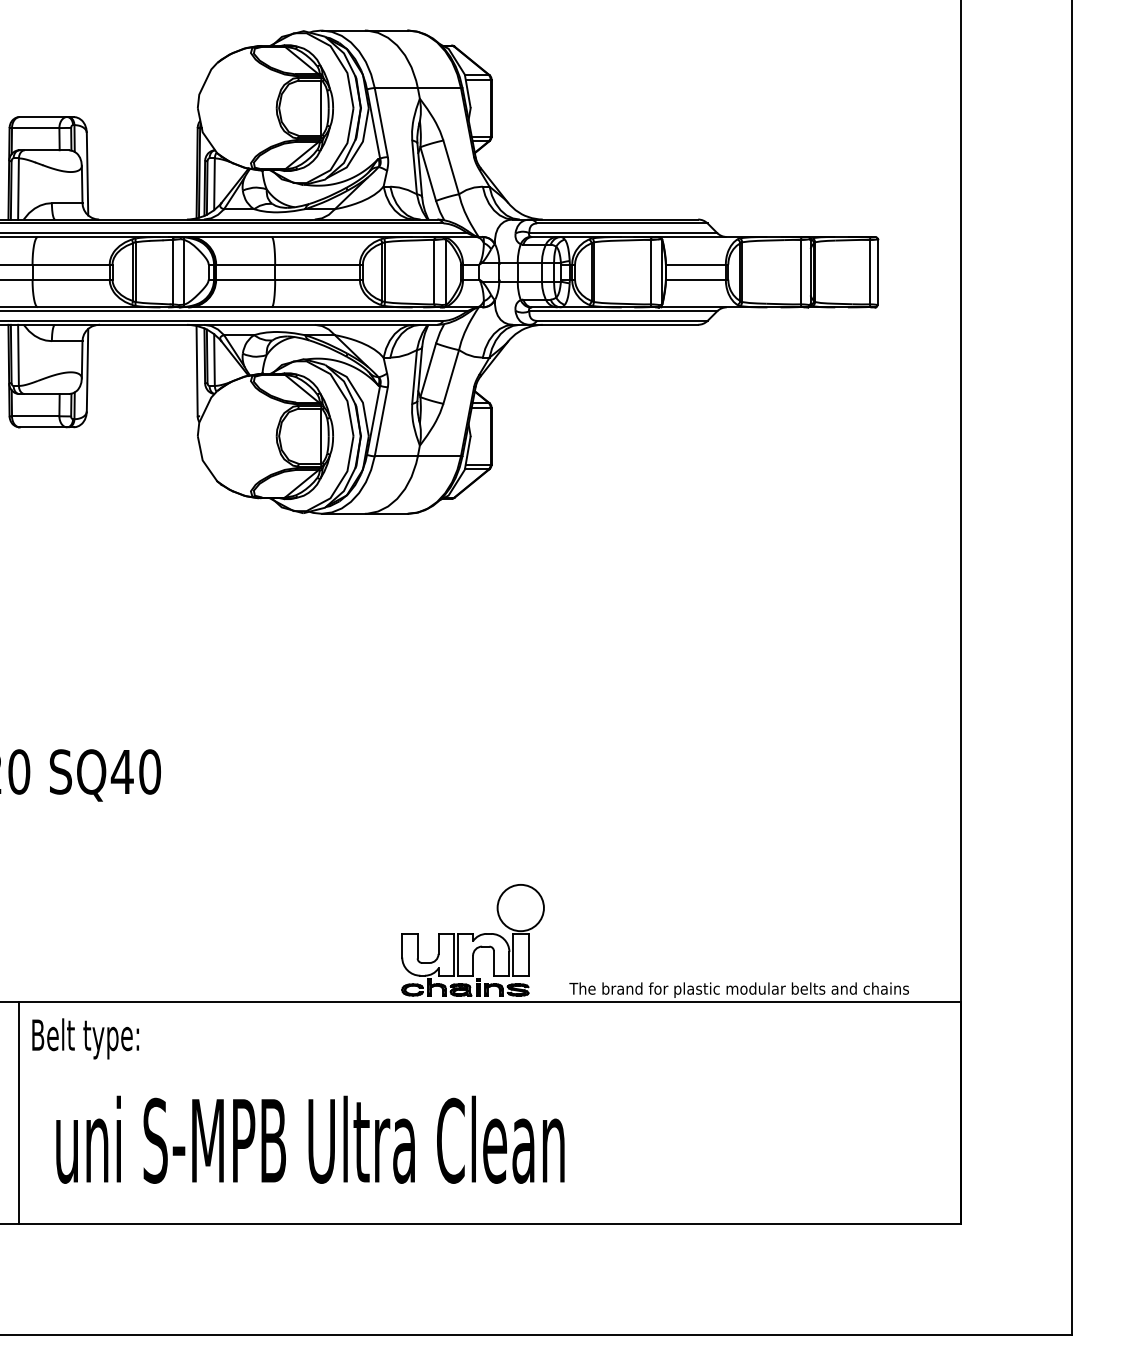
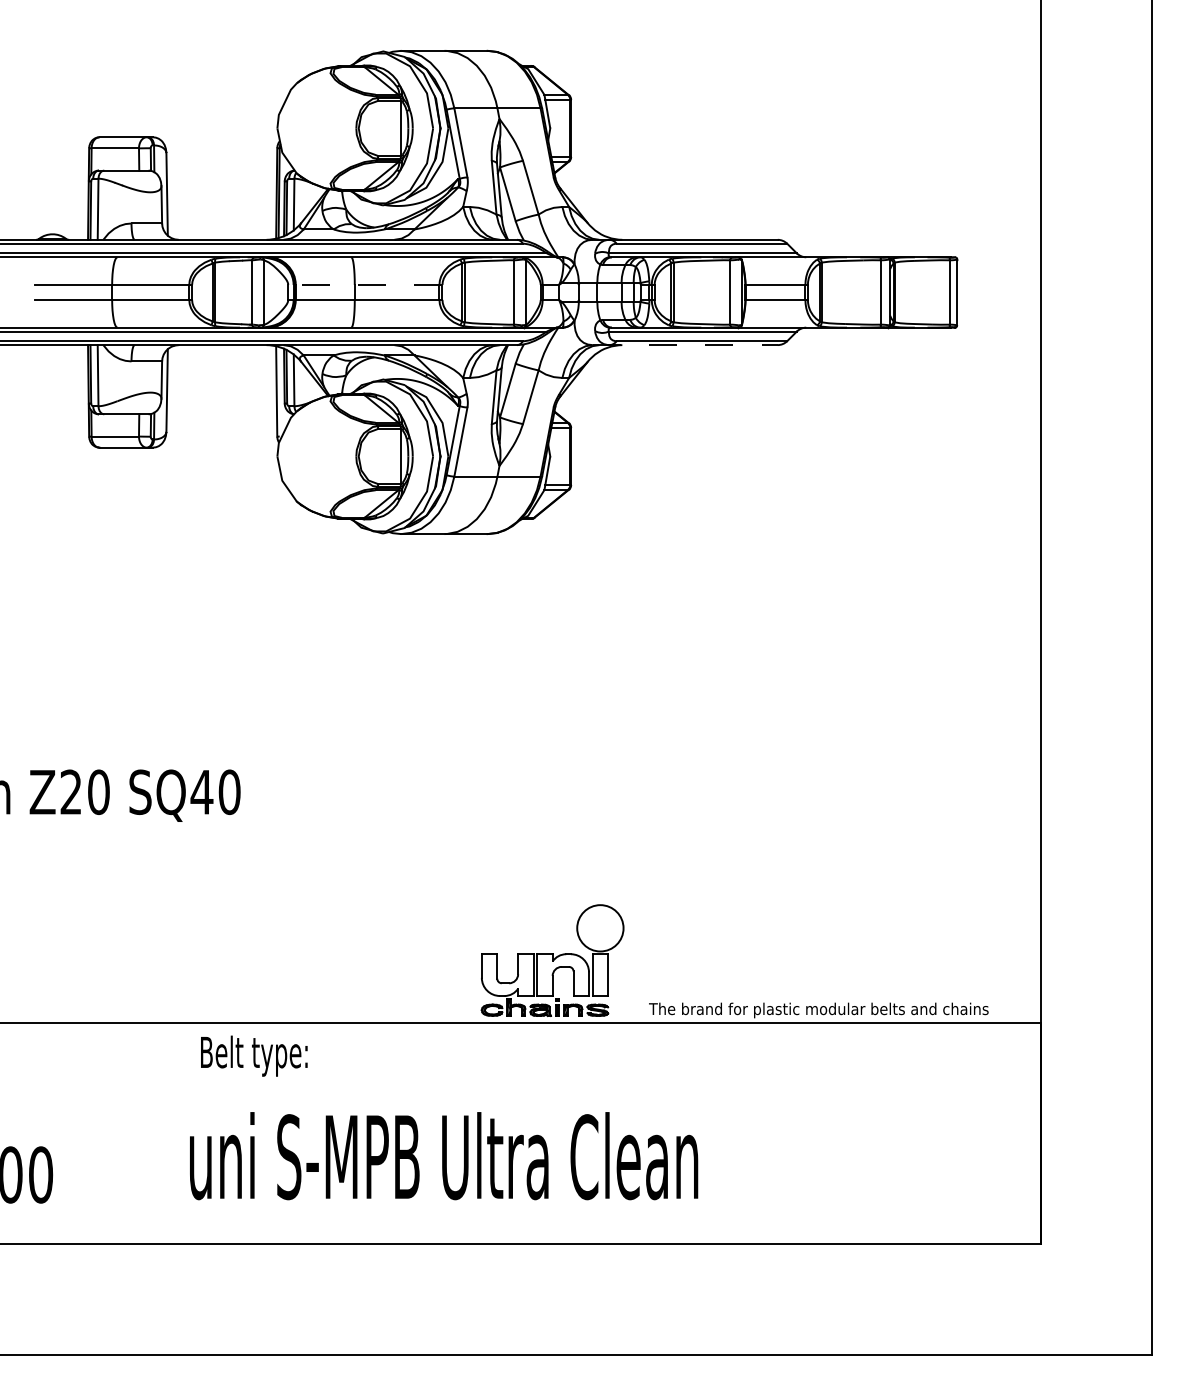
line: (284, 265) -> (364, 285), solid -> dashed
line: (605, 325) -> (685, 345), solid -> dashed
text: (85, 1038) -> (254, 1055), moved
line: (18, 1113) -> (98, 1133), removed
text: (310, 1140) -> (444, 1156), moved

